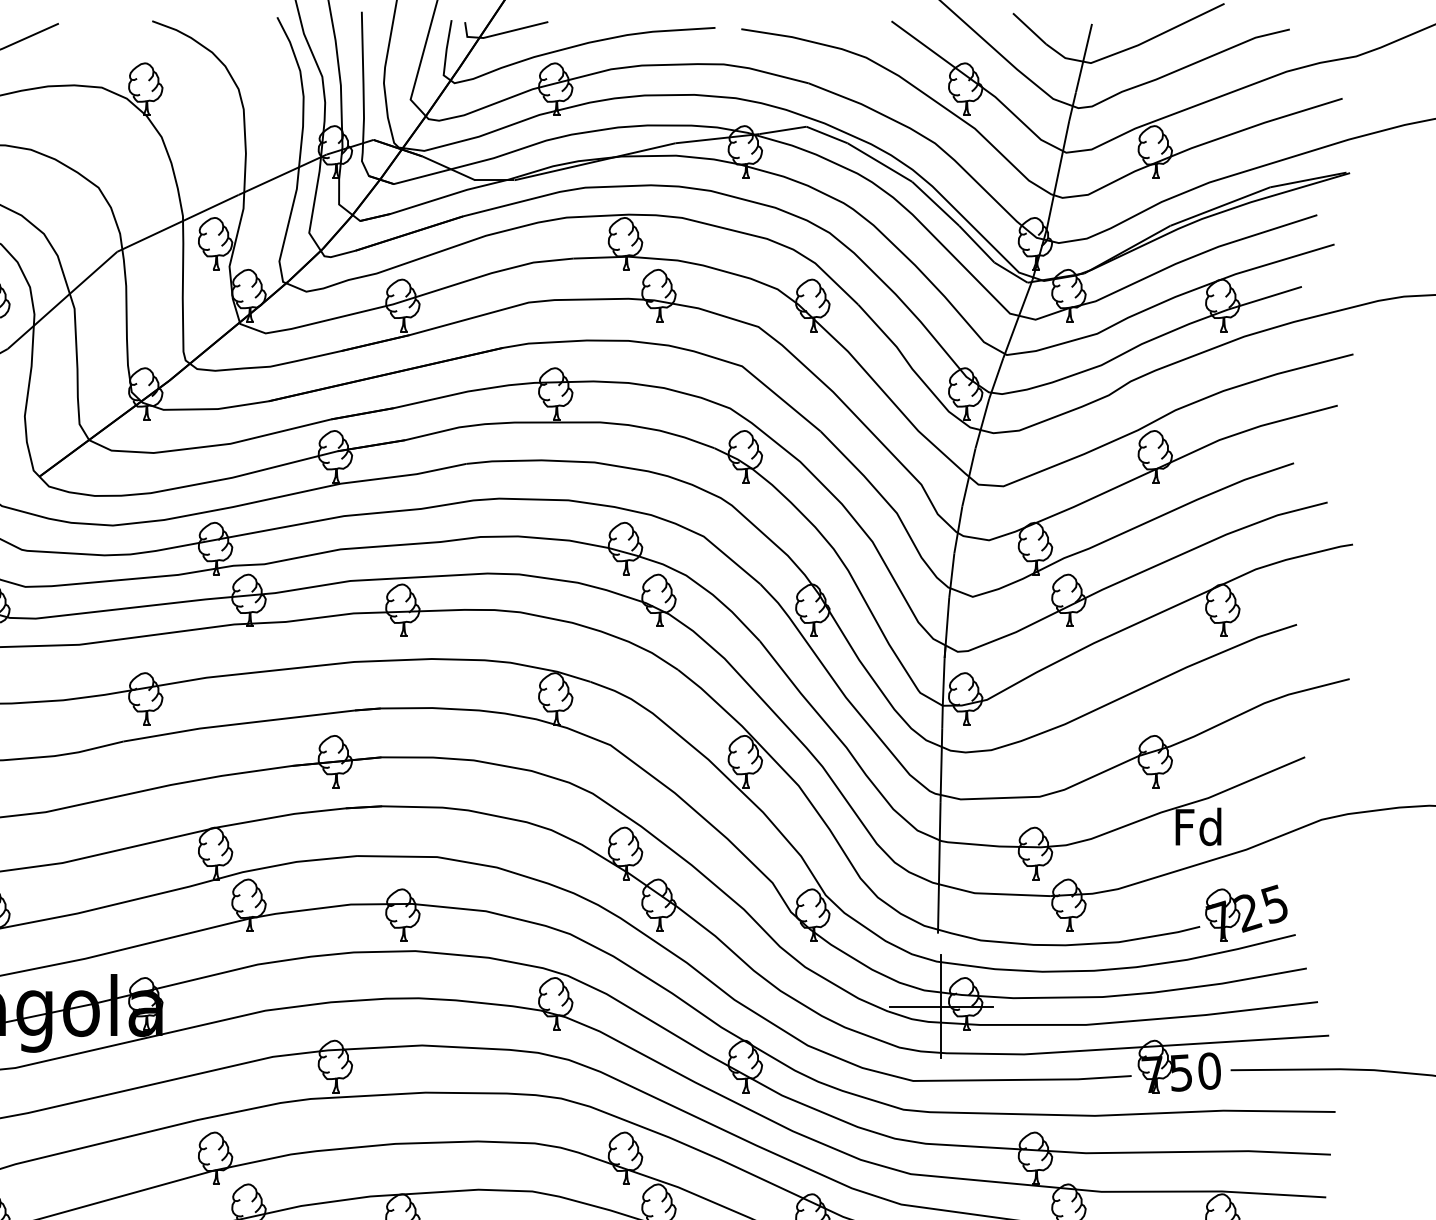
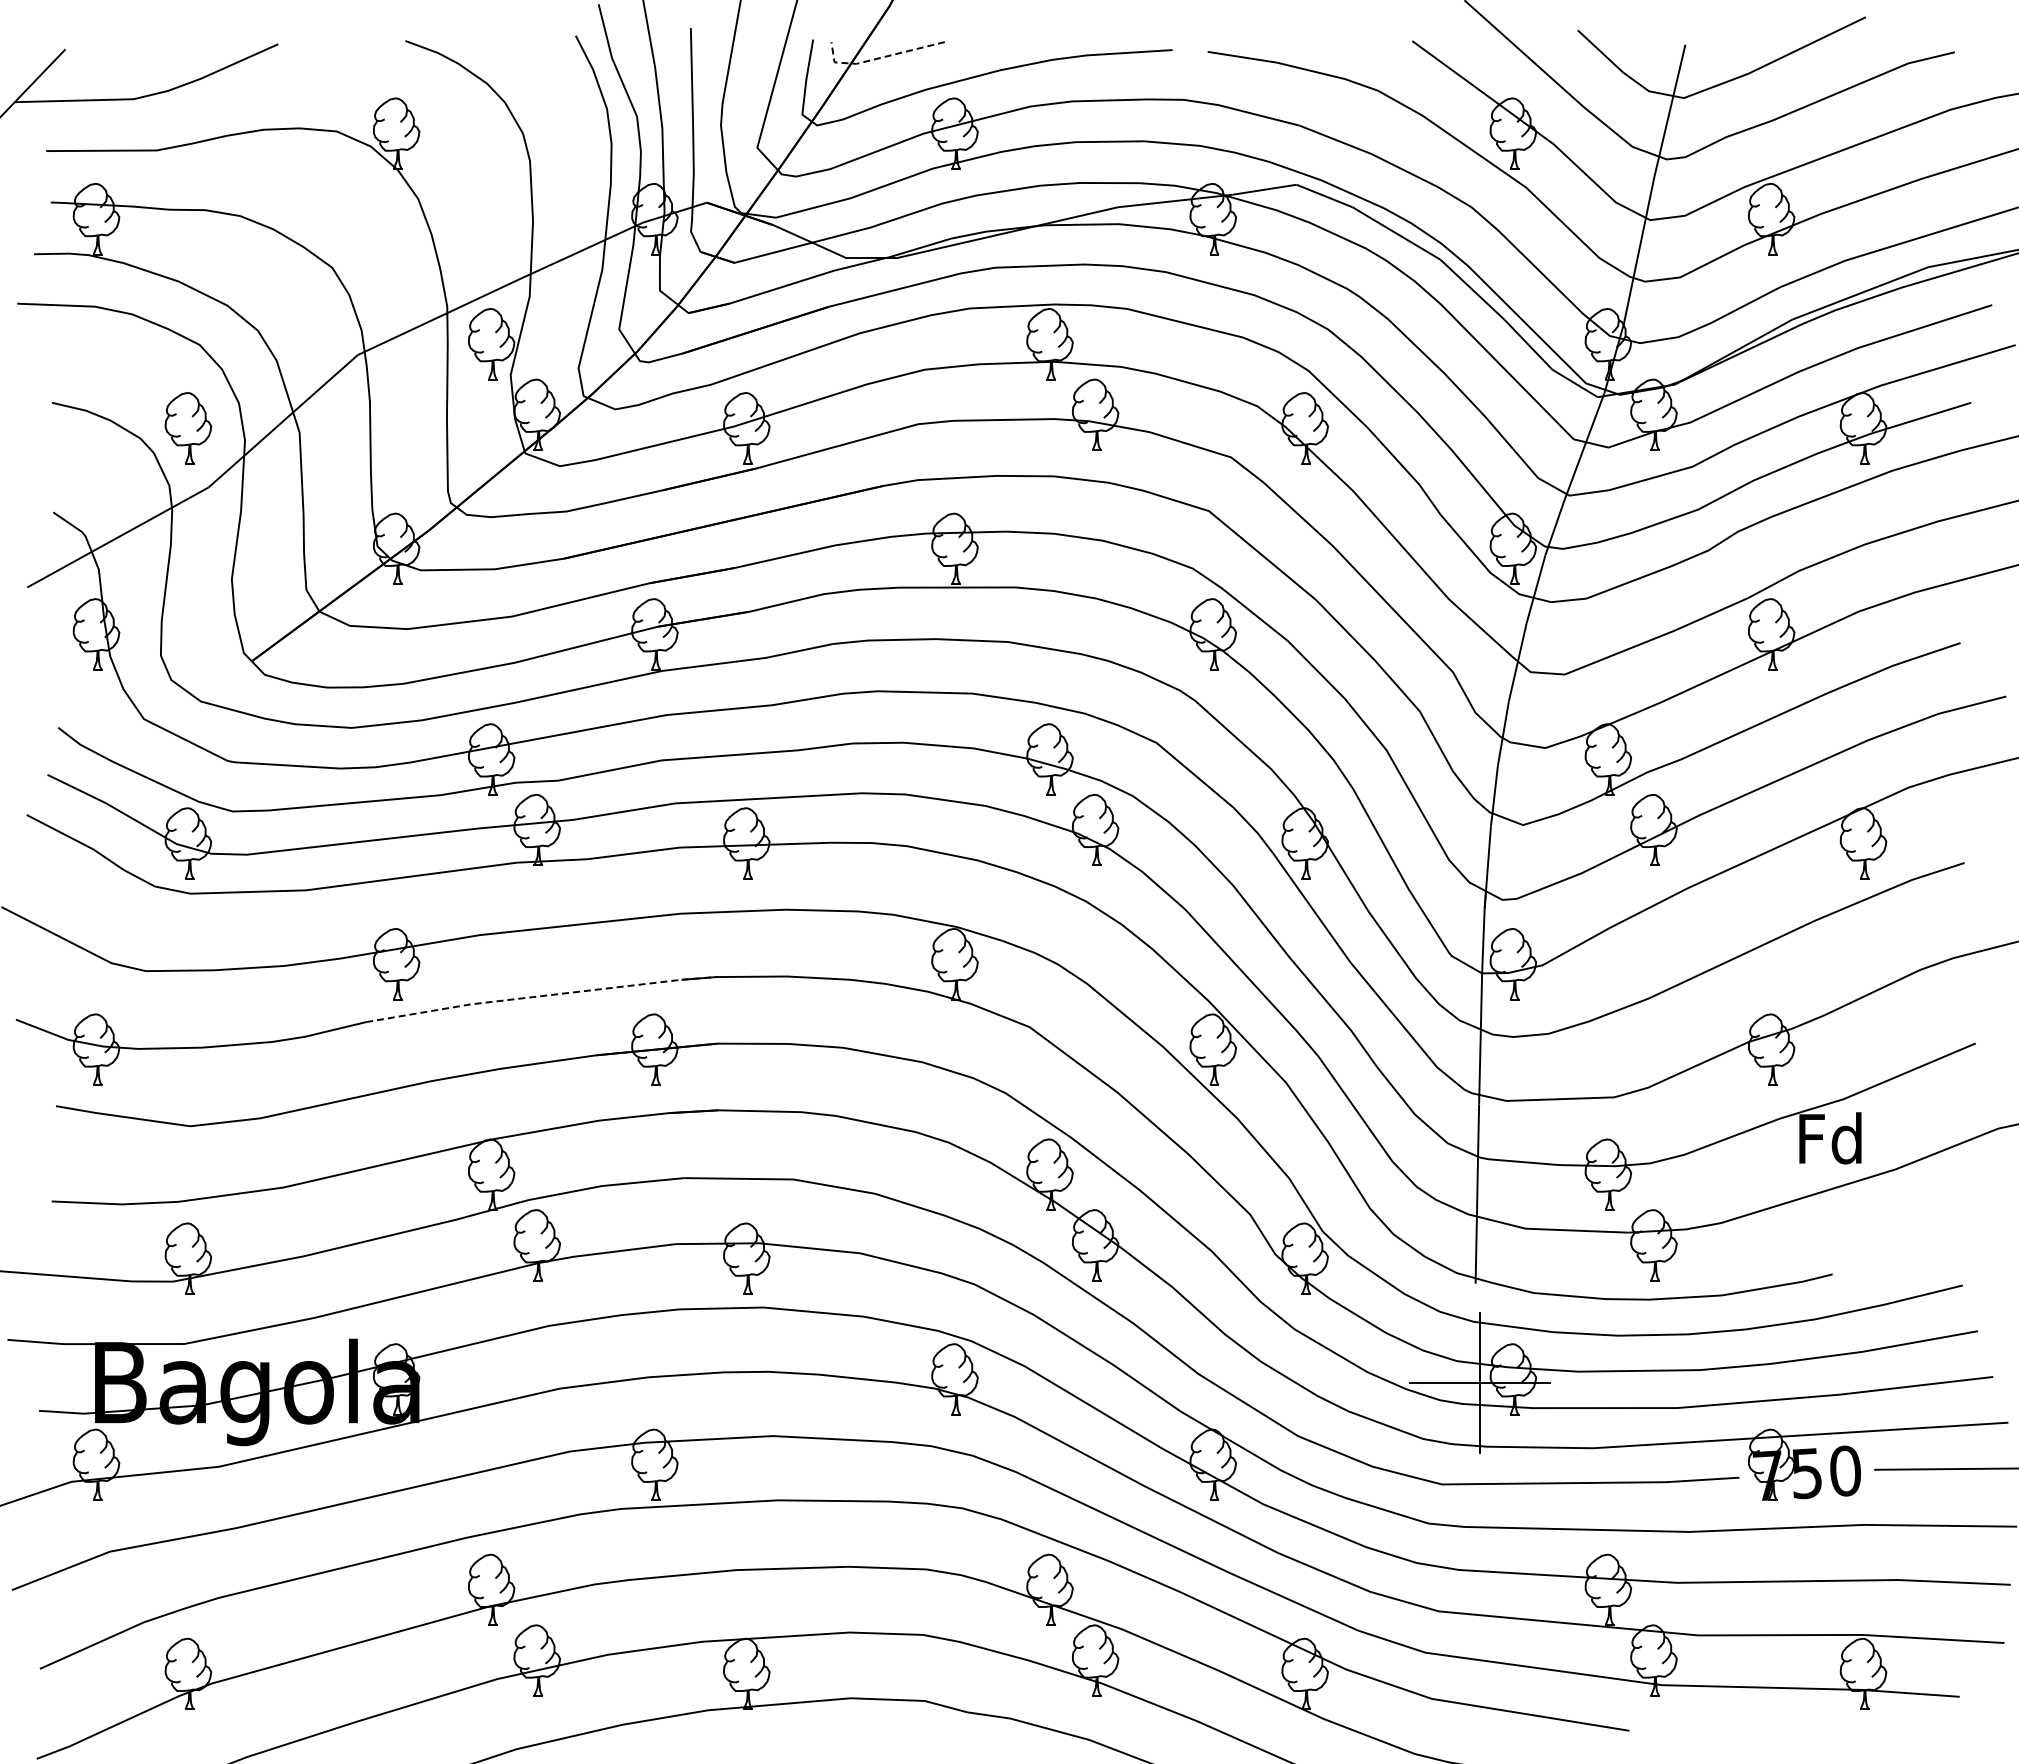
line: (498, 34) -> (877, 58), solid -> dashed
line: (252, 722) -> (541, 996), solid -> dashed
part: (1246, 912) -> (1895, 1255), removed

